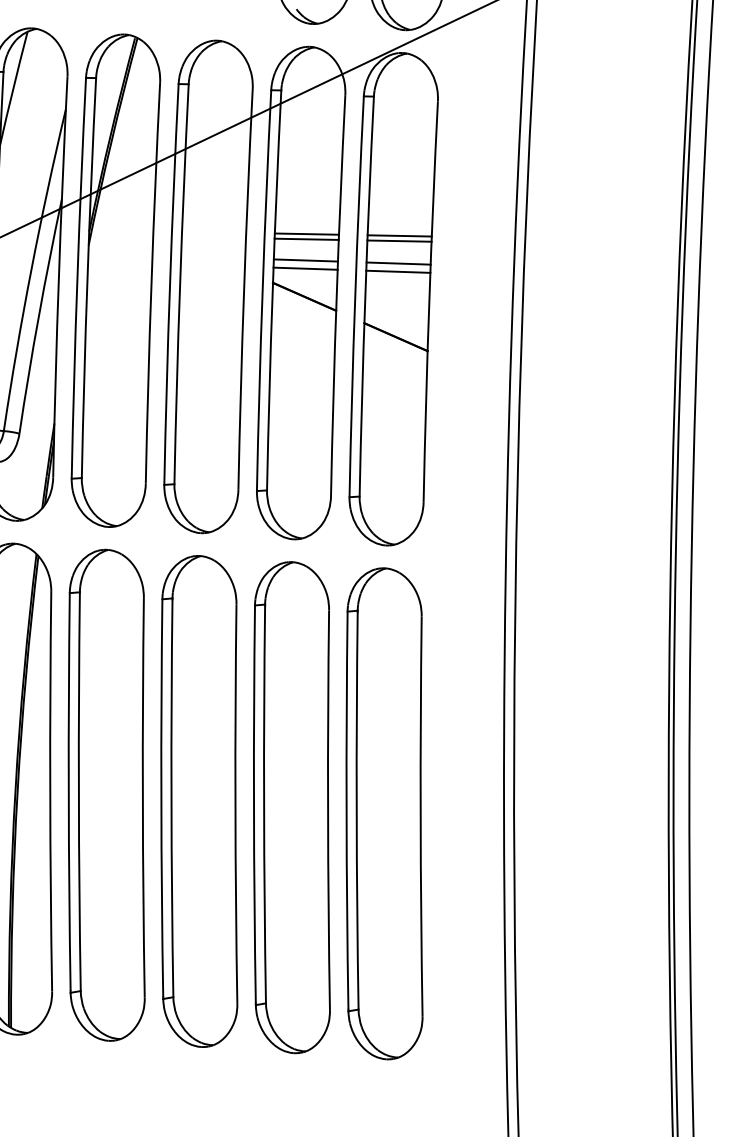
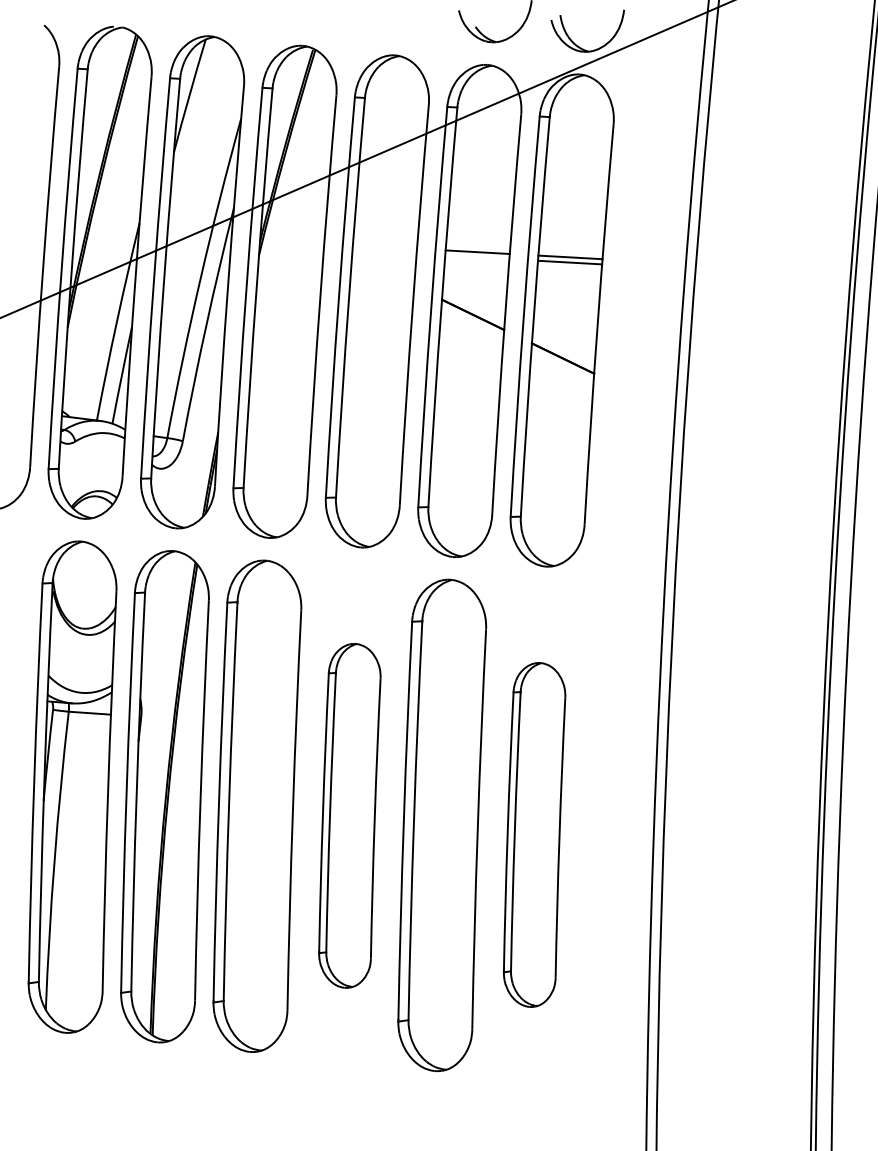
line: (306, 239) -> (477, 257), removed
line: (305, 260) -> (475, 278), removed
line: (398, 263) -> (568, 284), removed
line: (305, 268) -> (475, 286), removed
line: (398, 272) -> (567, 293), removed
part: (199, 801) -> (349, 815), size x0.7
part: (384, 813) -> (534, 834), size x0.7

